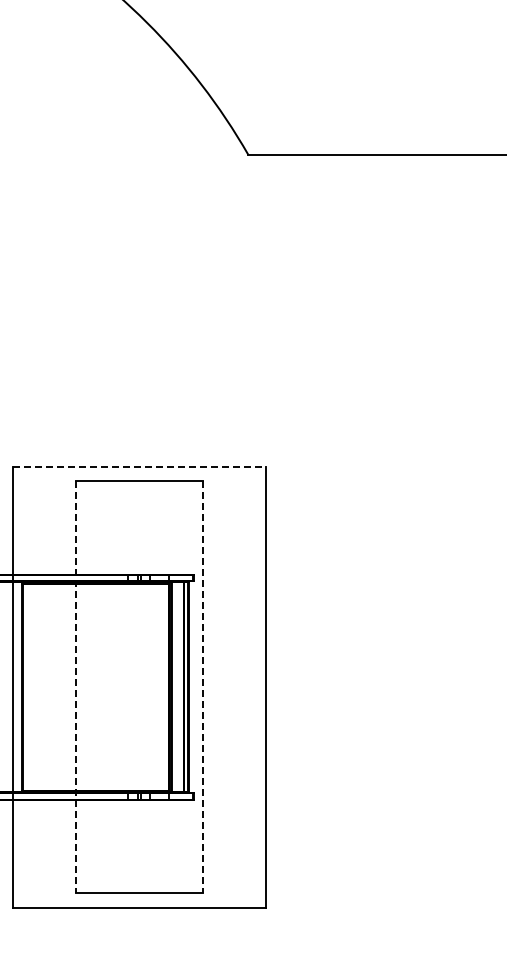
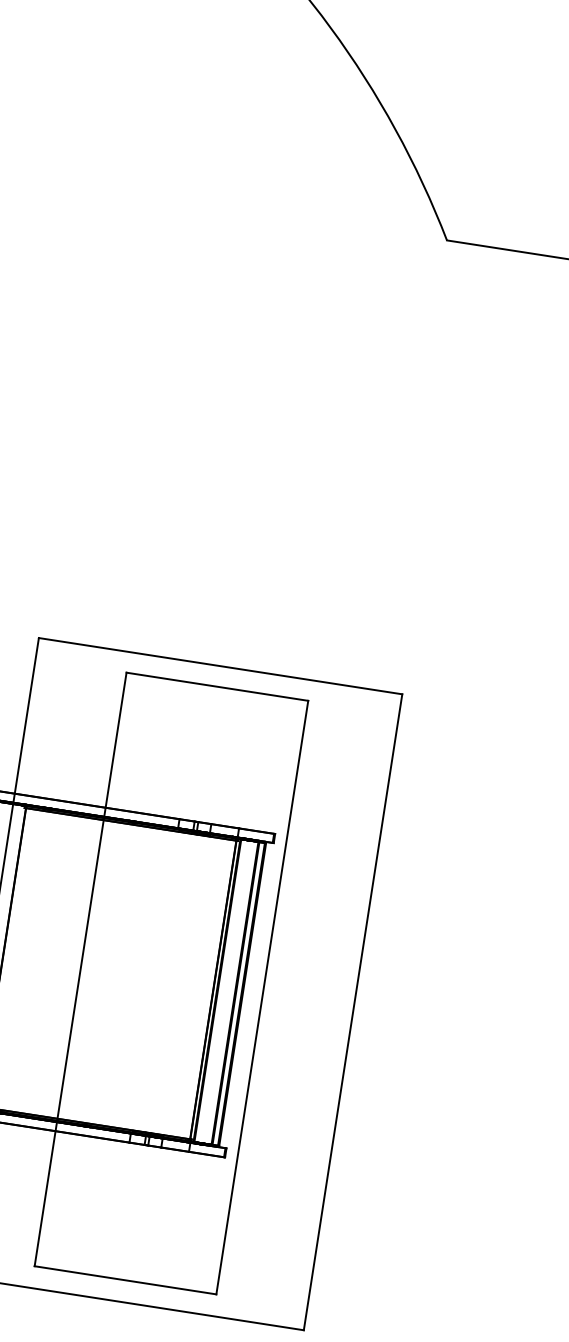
line: (140, 467) -> (221, 667), dashed -> solid
line: (76, 687) -> (80, 969), dashed -> solid
line: (202, 687) -> (262, 997), dashed -> solid

